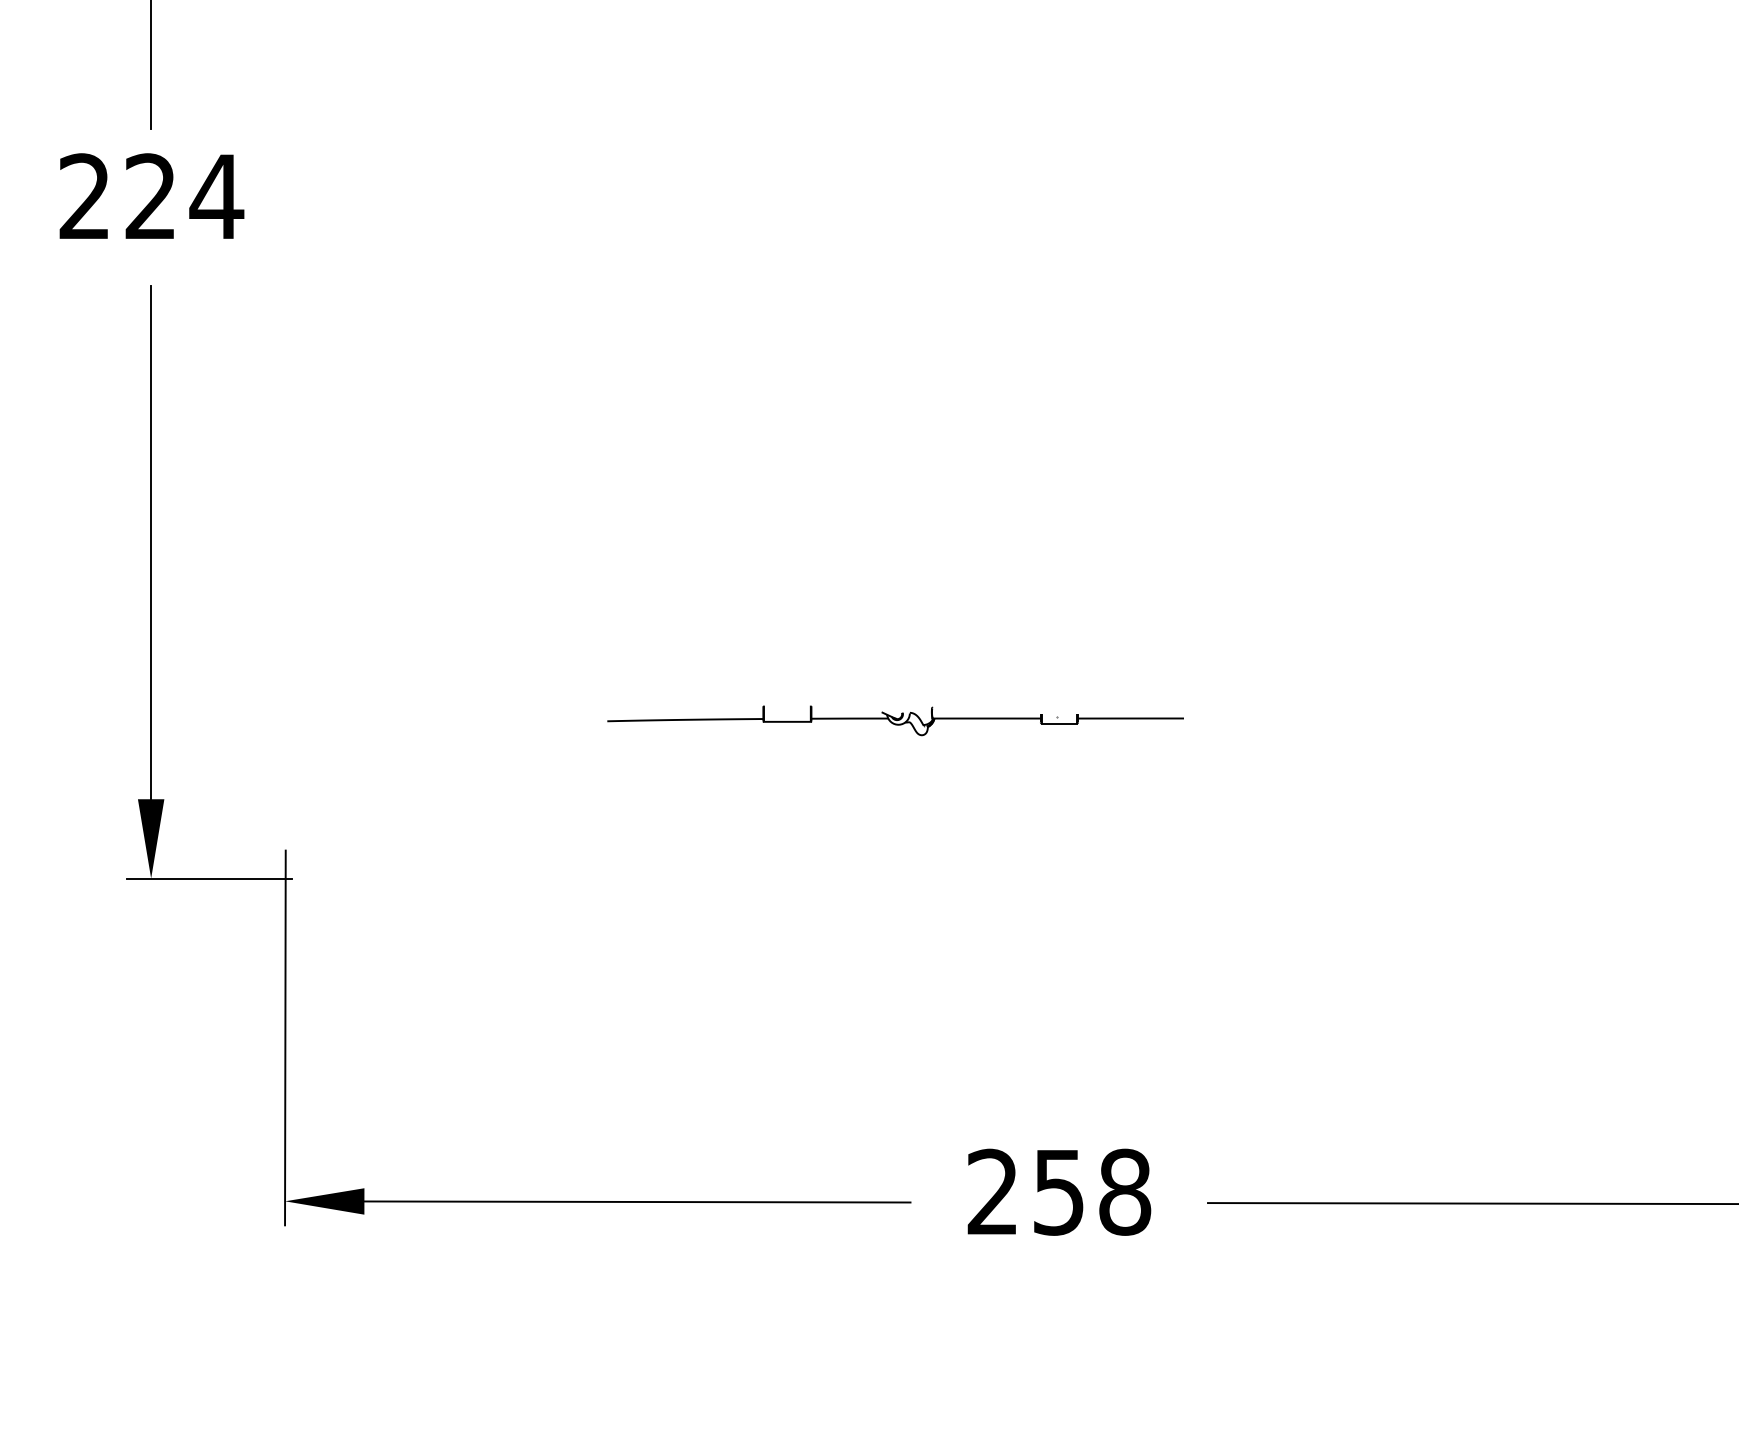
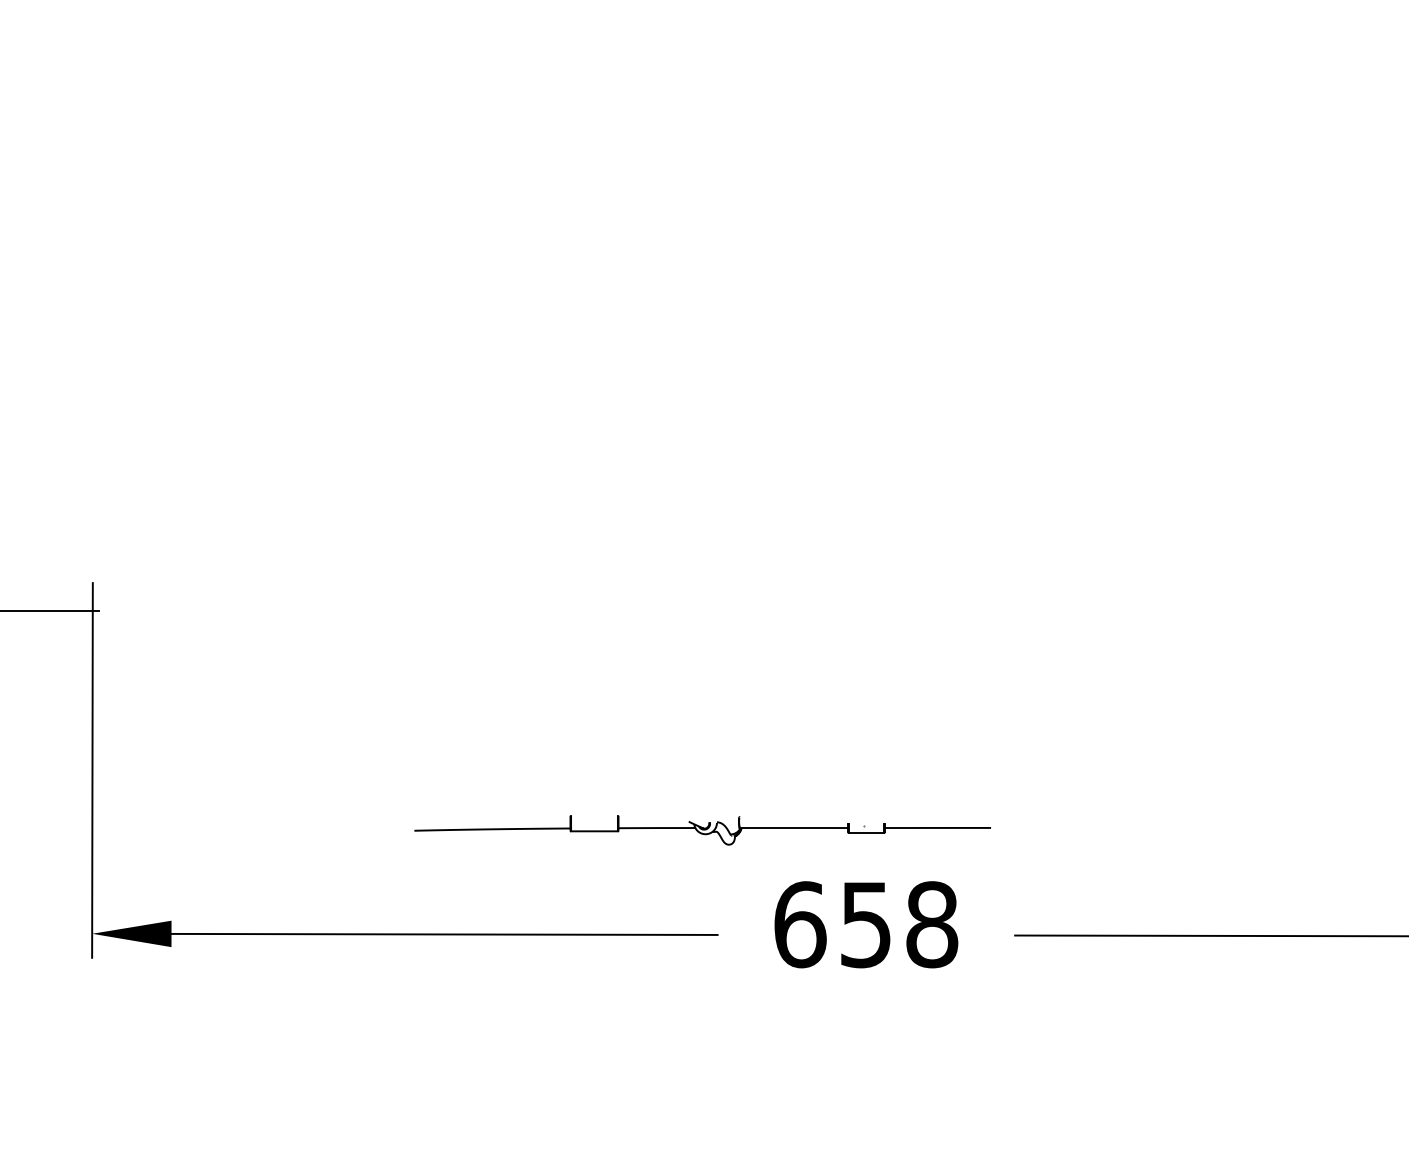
part: (895, 720) -> (702, 829), moved
text: (993, 1191) -> (800, 923), 258 -> 658

